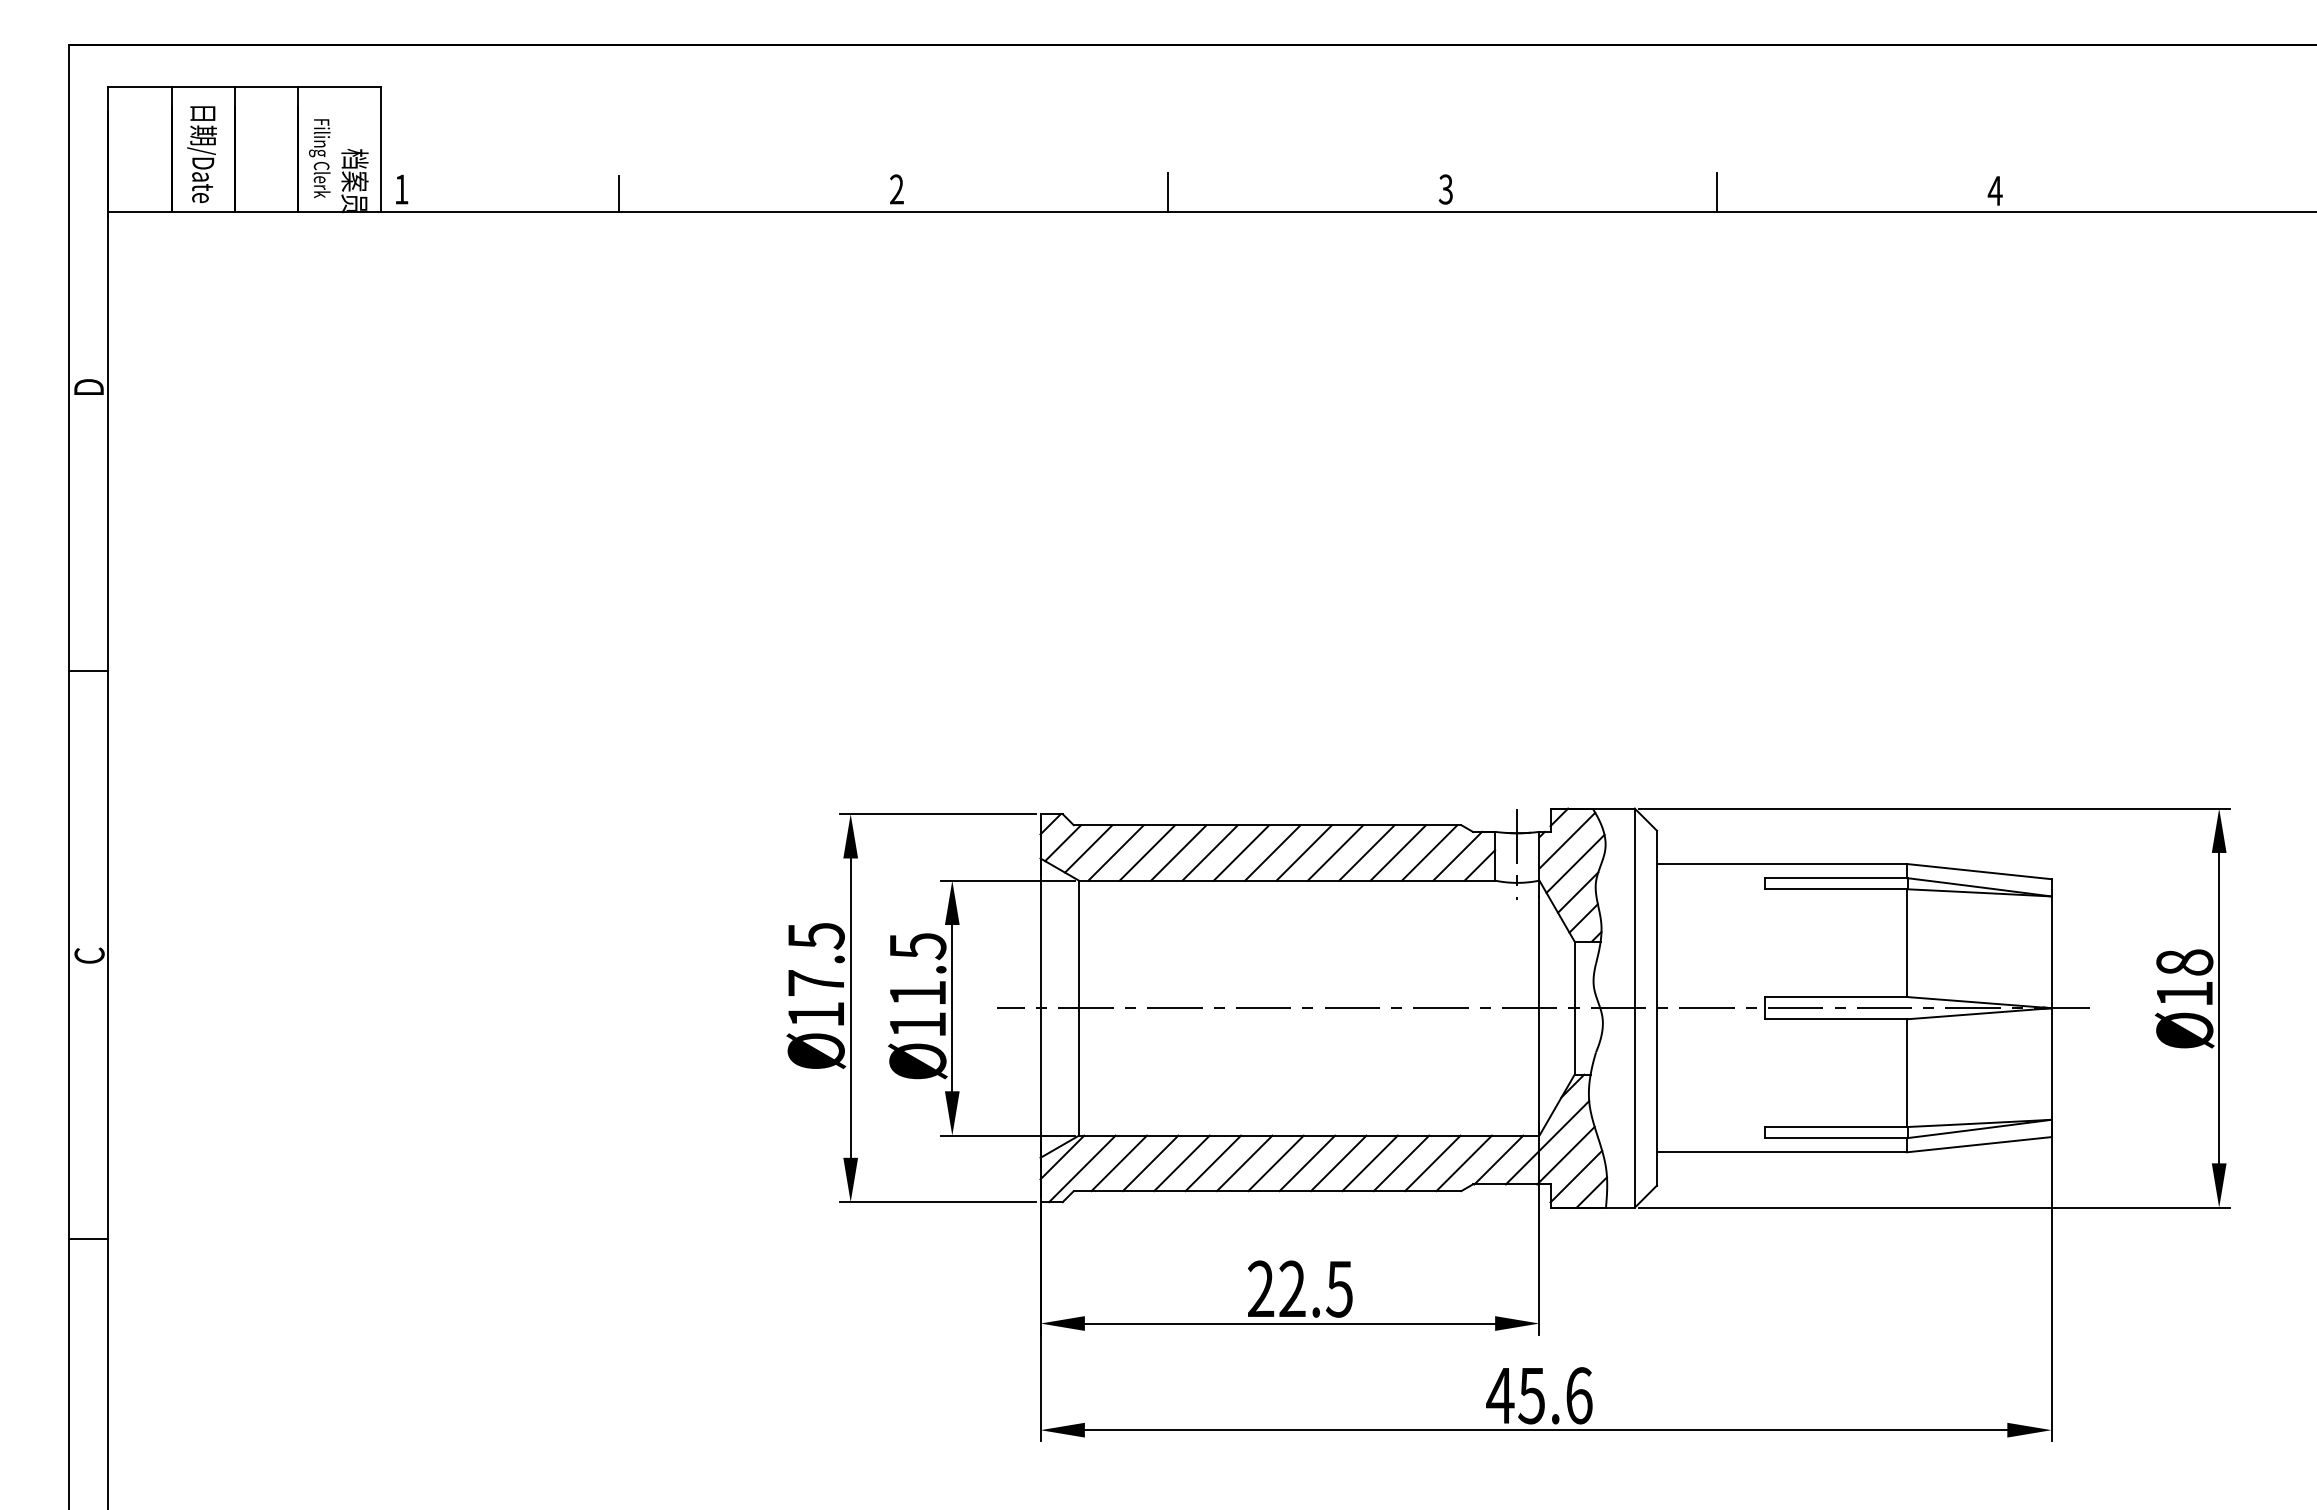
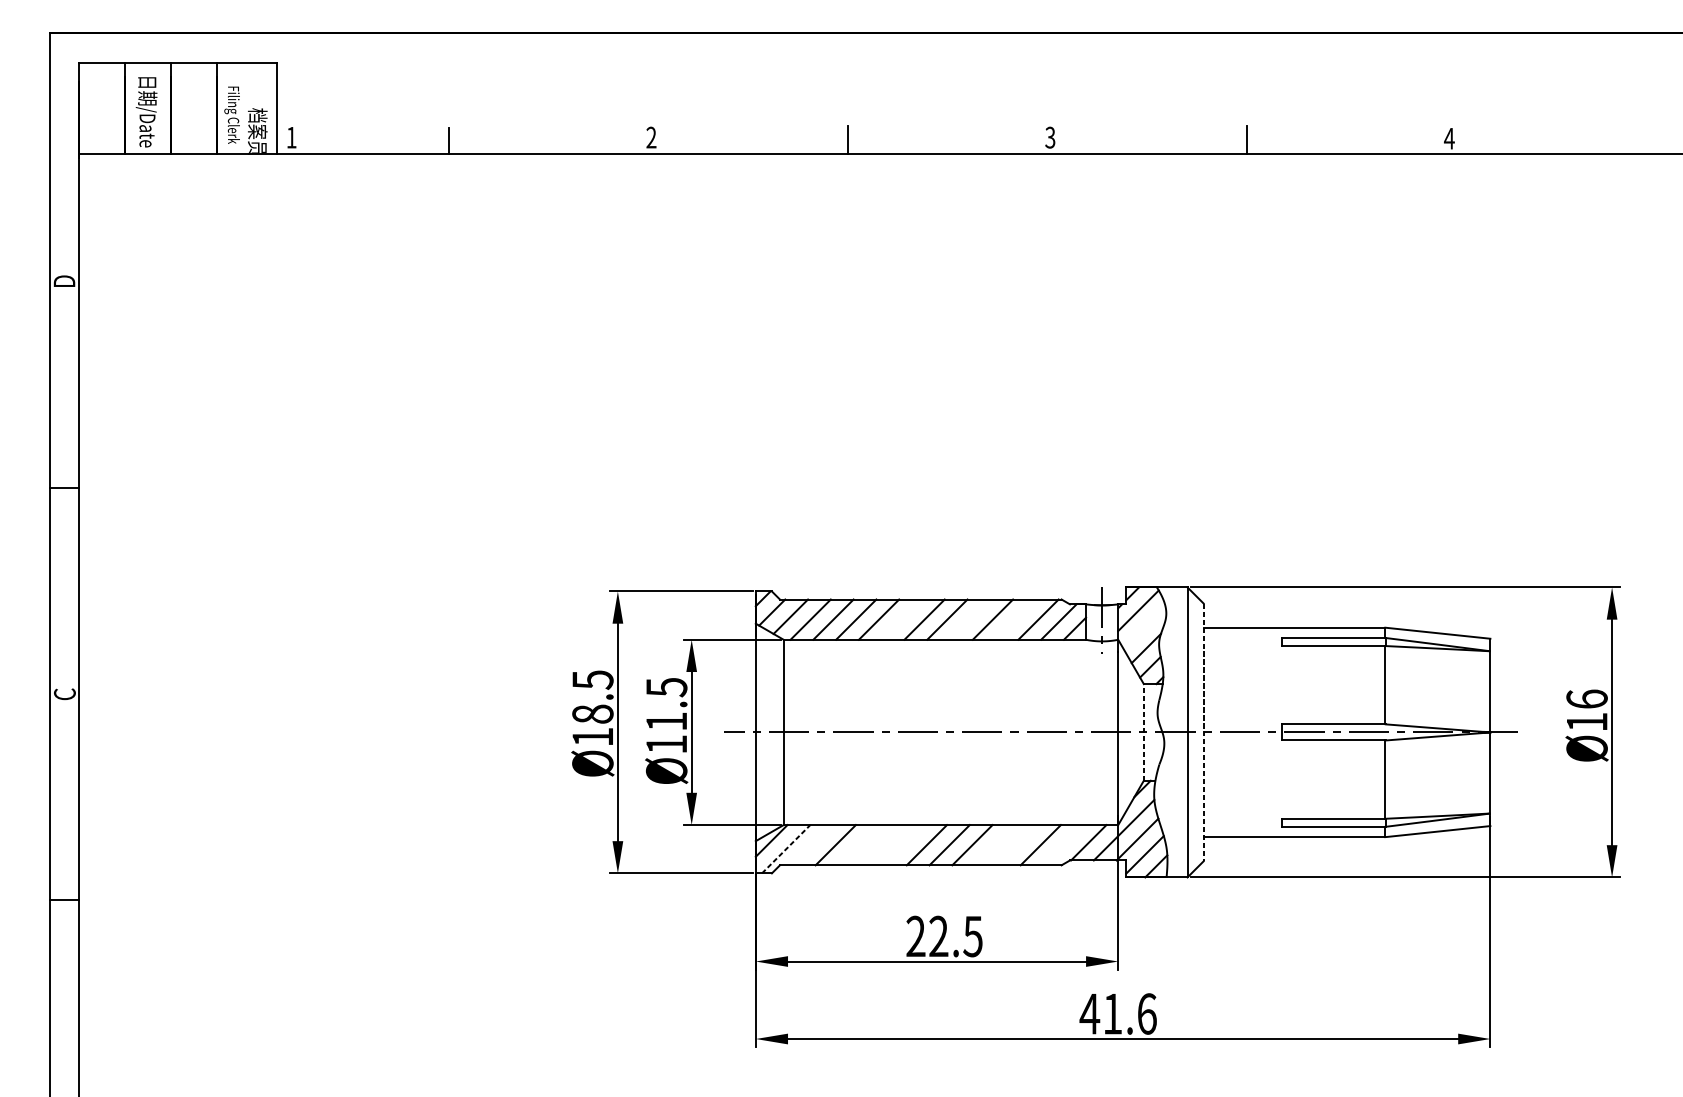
line: (1241, 852) -> (901, 619), removed
line: (1335, 852) -> (970, 619), removed
line: (1398, 852) -> (1015, 619), removed
line: (1575, 863) -> (1144, 627), removed
text: (2184, 962) -> (1586, 699), Ø18 -> Ø16
text: (815, 983) -> (592, 714), Ø17.5 -> Ø18.5
line: (1574, 1008) -> (1143, 732), solid -> dashed
line: (1656, 1008) -> (1203, 732), solid -> dashed
line: (1118, 1163) -> (812, 845), removed
line: (1181, 1163) -> (858, 845), removed
line: (1213, 1163) -> (881, 845), removed
line: (1244, 1163) -> (903, 845), removed
line: (1369, 1163) -> (994, 845), removed
line: (1401, 1163) -> (1018, 845), removed
line: (1463, 1163) -> (1063, 845), removed
line: (1082, 1168) -> (786, 848), solid -> dashed
text: (1531, 1396) -> (1112, 1014), 45.6 -> 41.6

